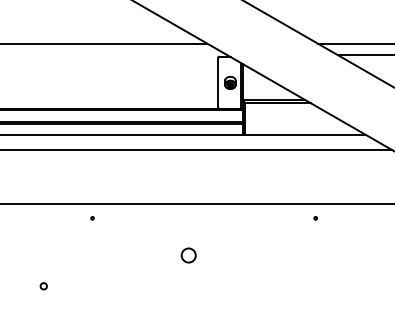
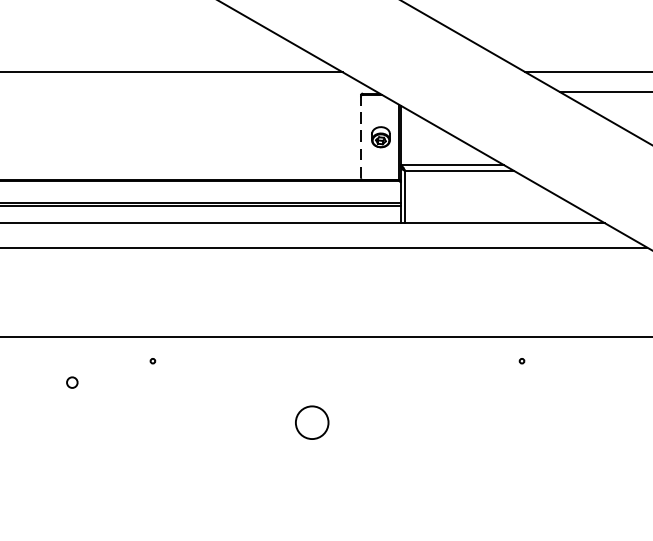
line: (218, 83) -> (361, 138), solid -> dashed
circle: (188, 255) -> (311, 422), size x1.4
circle: (43, 286) -> (71, 382), moved

